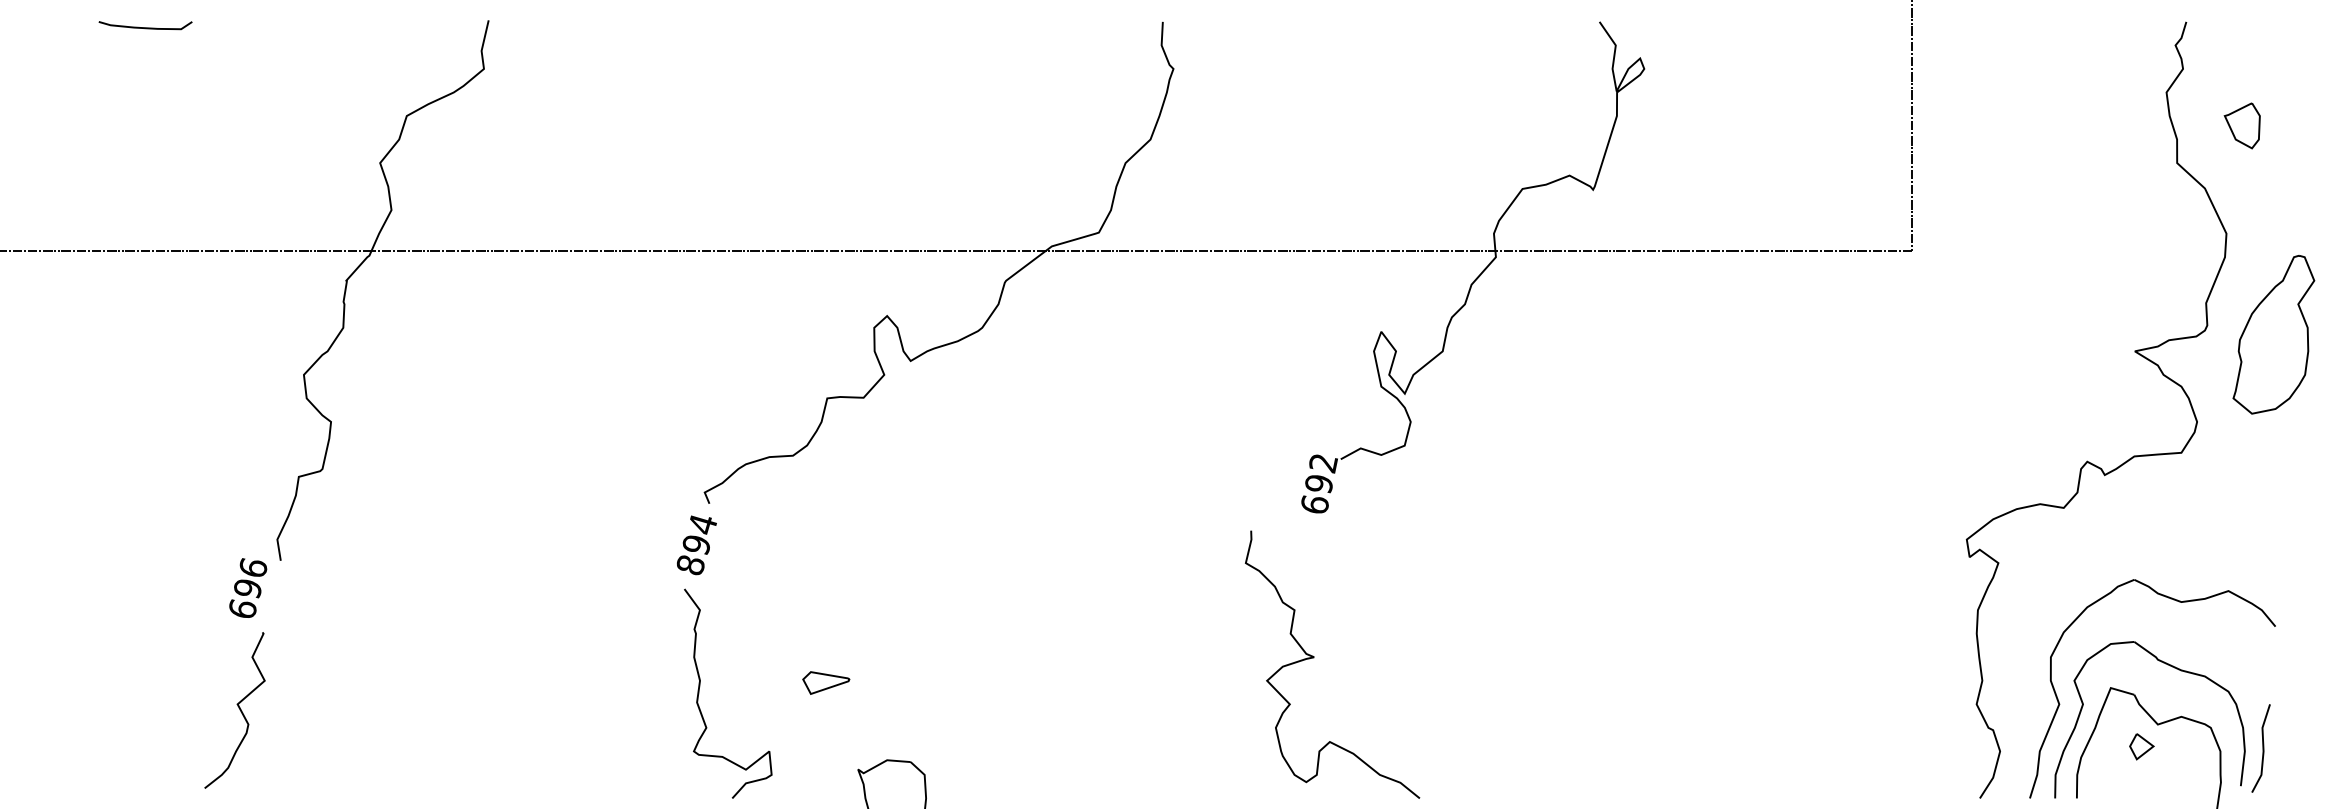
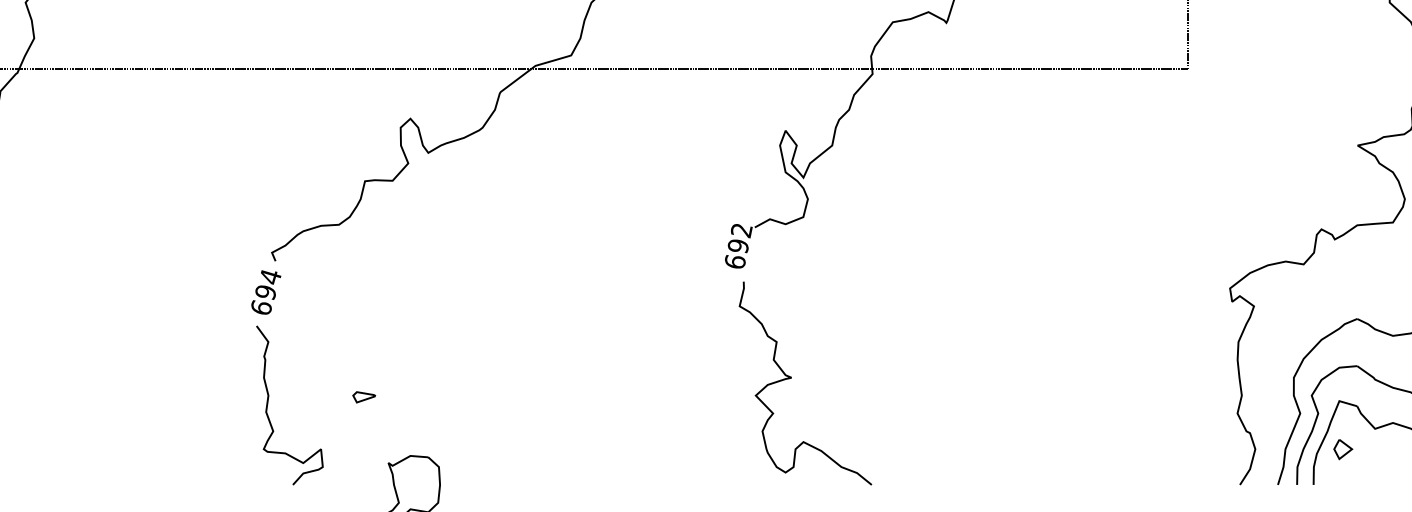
text: (690, 565) -> (261, 308), 894 -> 694
curve: (1314, 657) -> (791, 377), moved
part: (825, 682) -> (363, 396), size x0.62
part: (2141, 746) -> (1342, 449), moved

